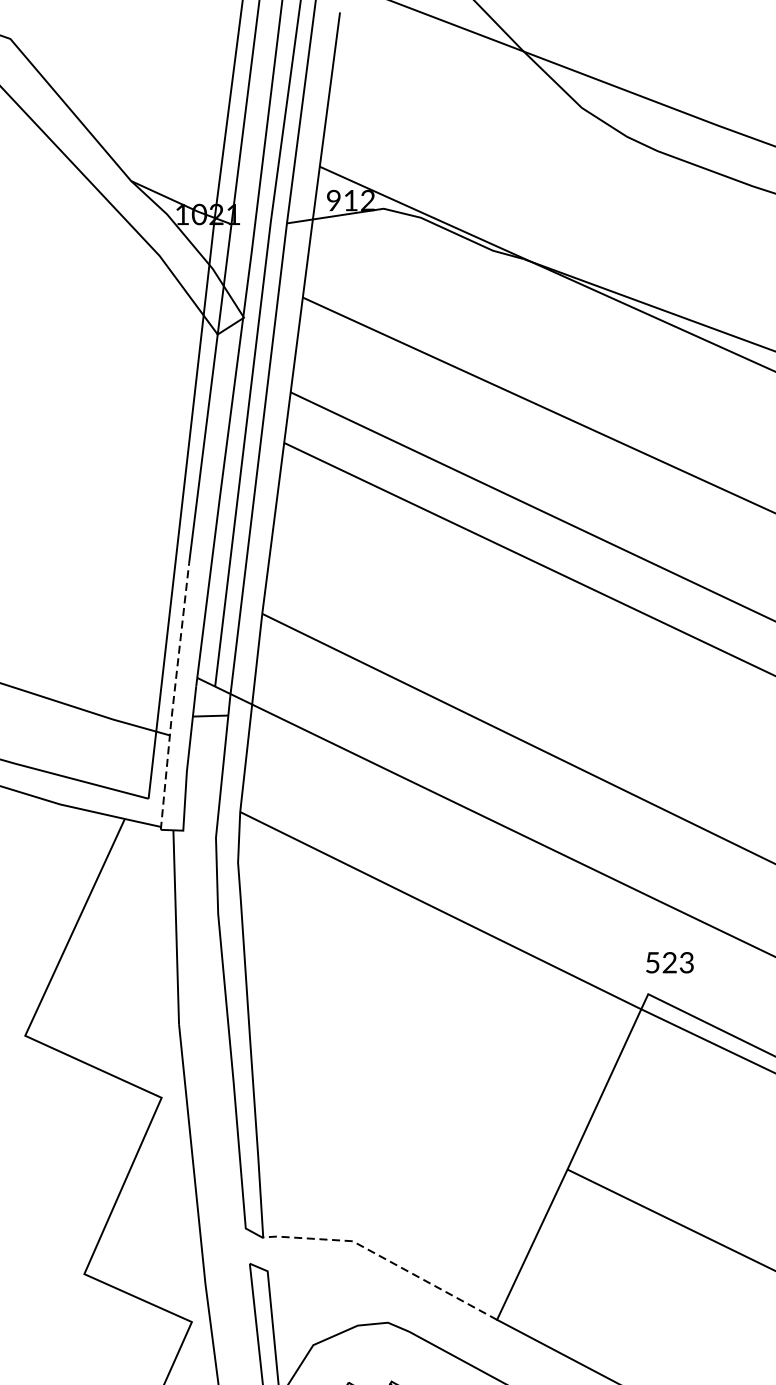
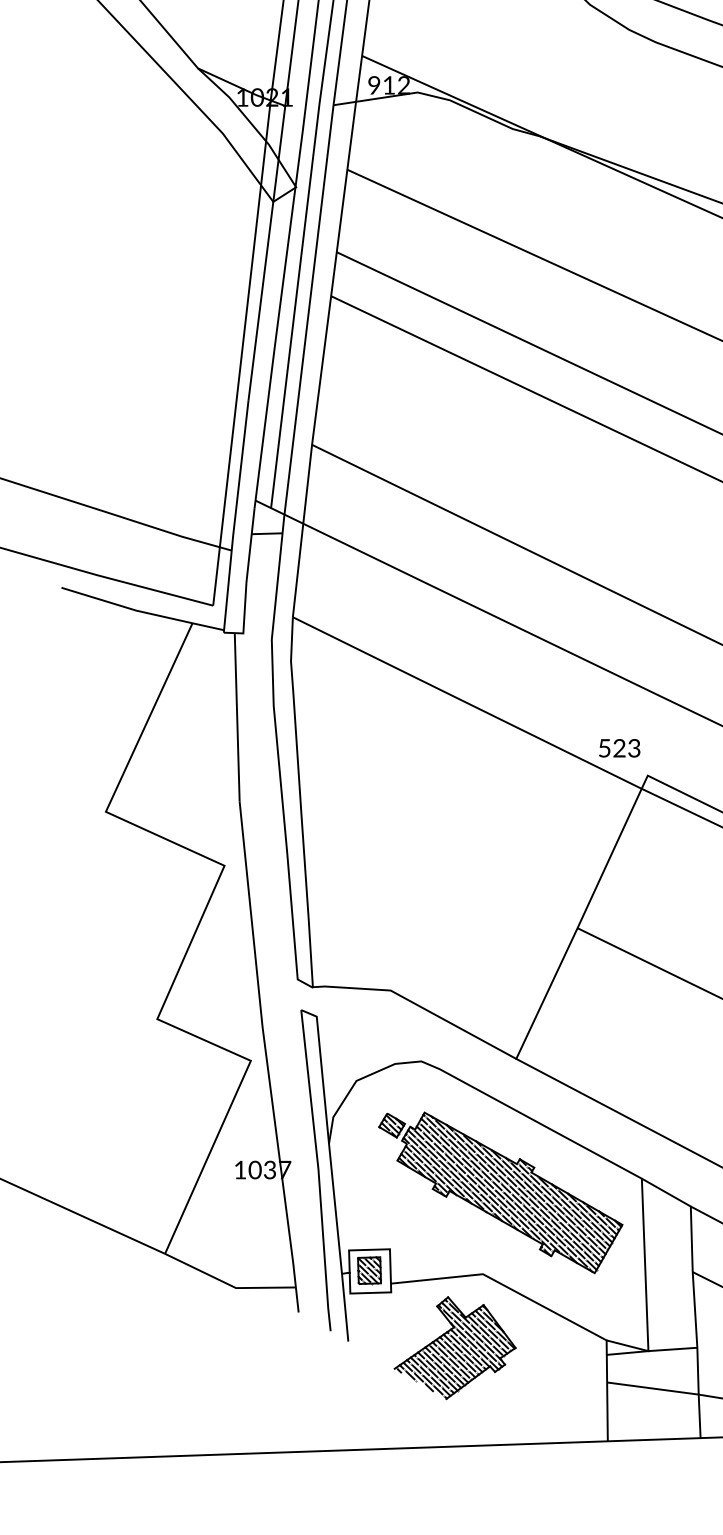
line: (174, 696) -> (235, 516), dashed -> solid
text: (669, 962) -> (619, 748), moved
line: (383, 1258) -> (417, 1005), dashed -> solid

